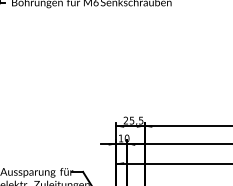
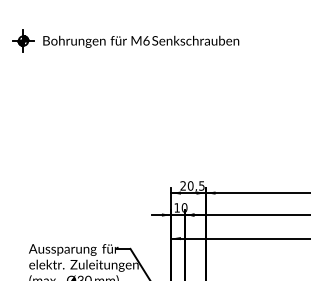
text: (131, 120) -> (190, 185), 25,5 -> 20,5

